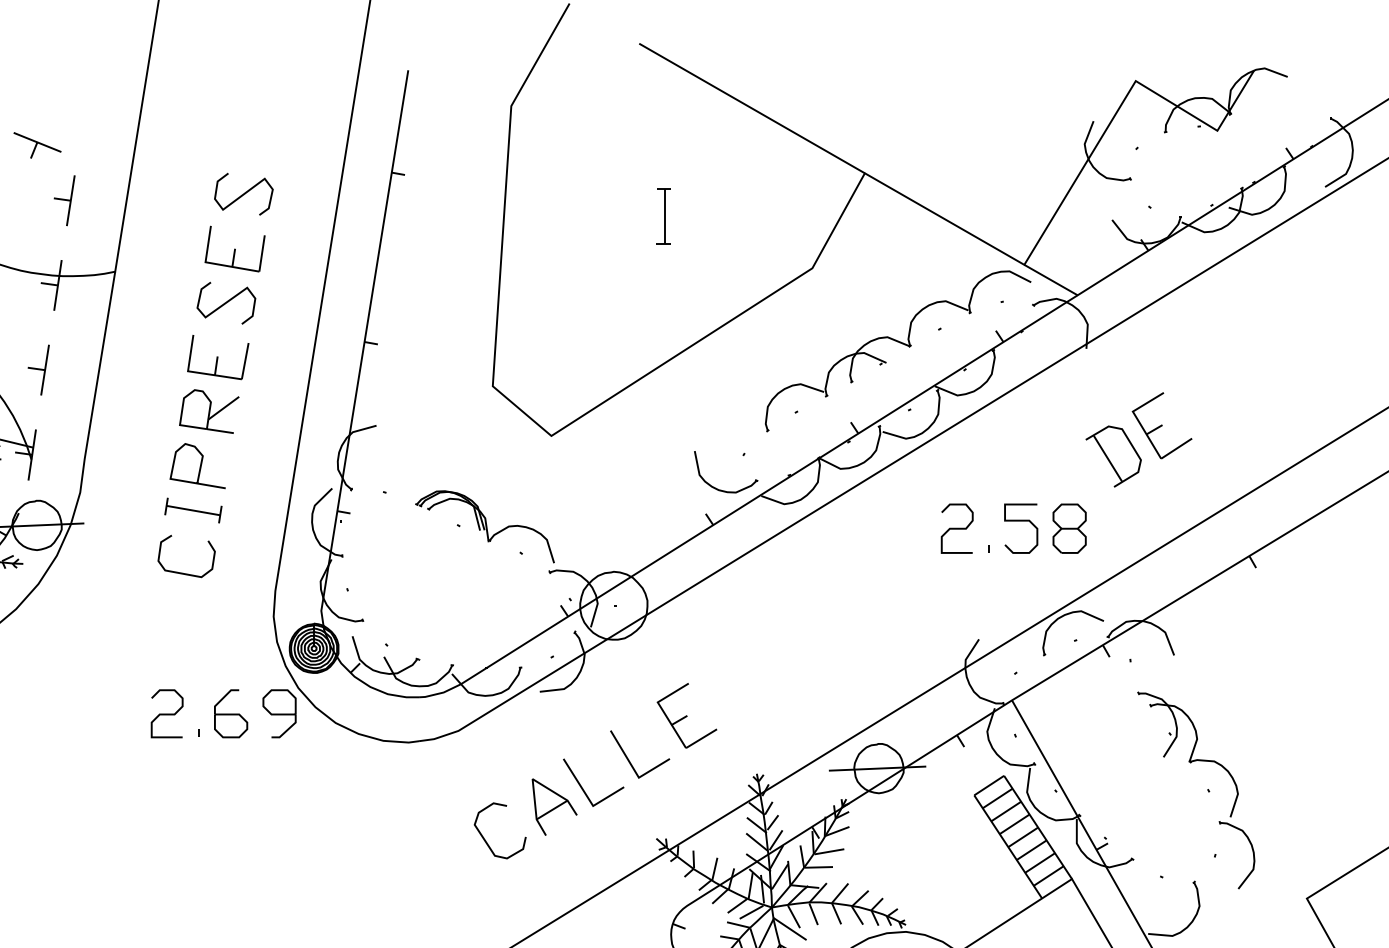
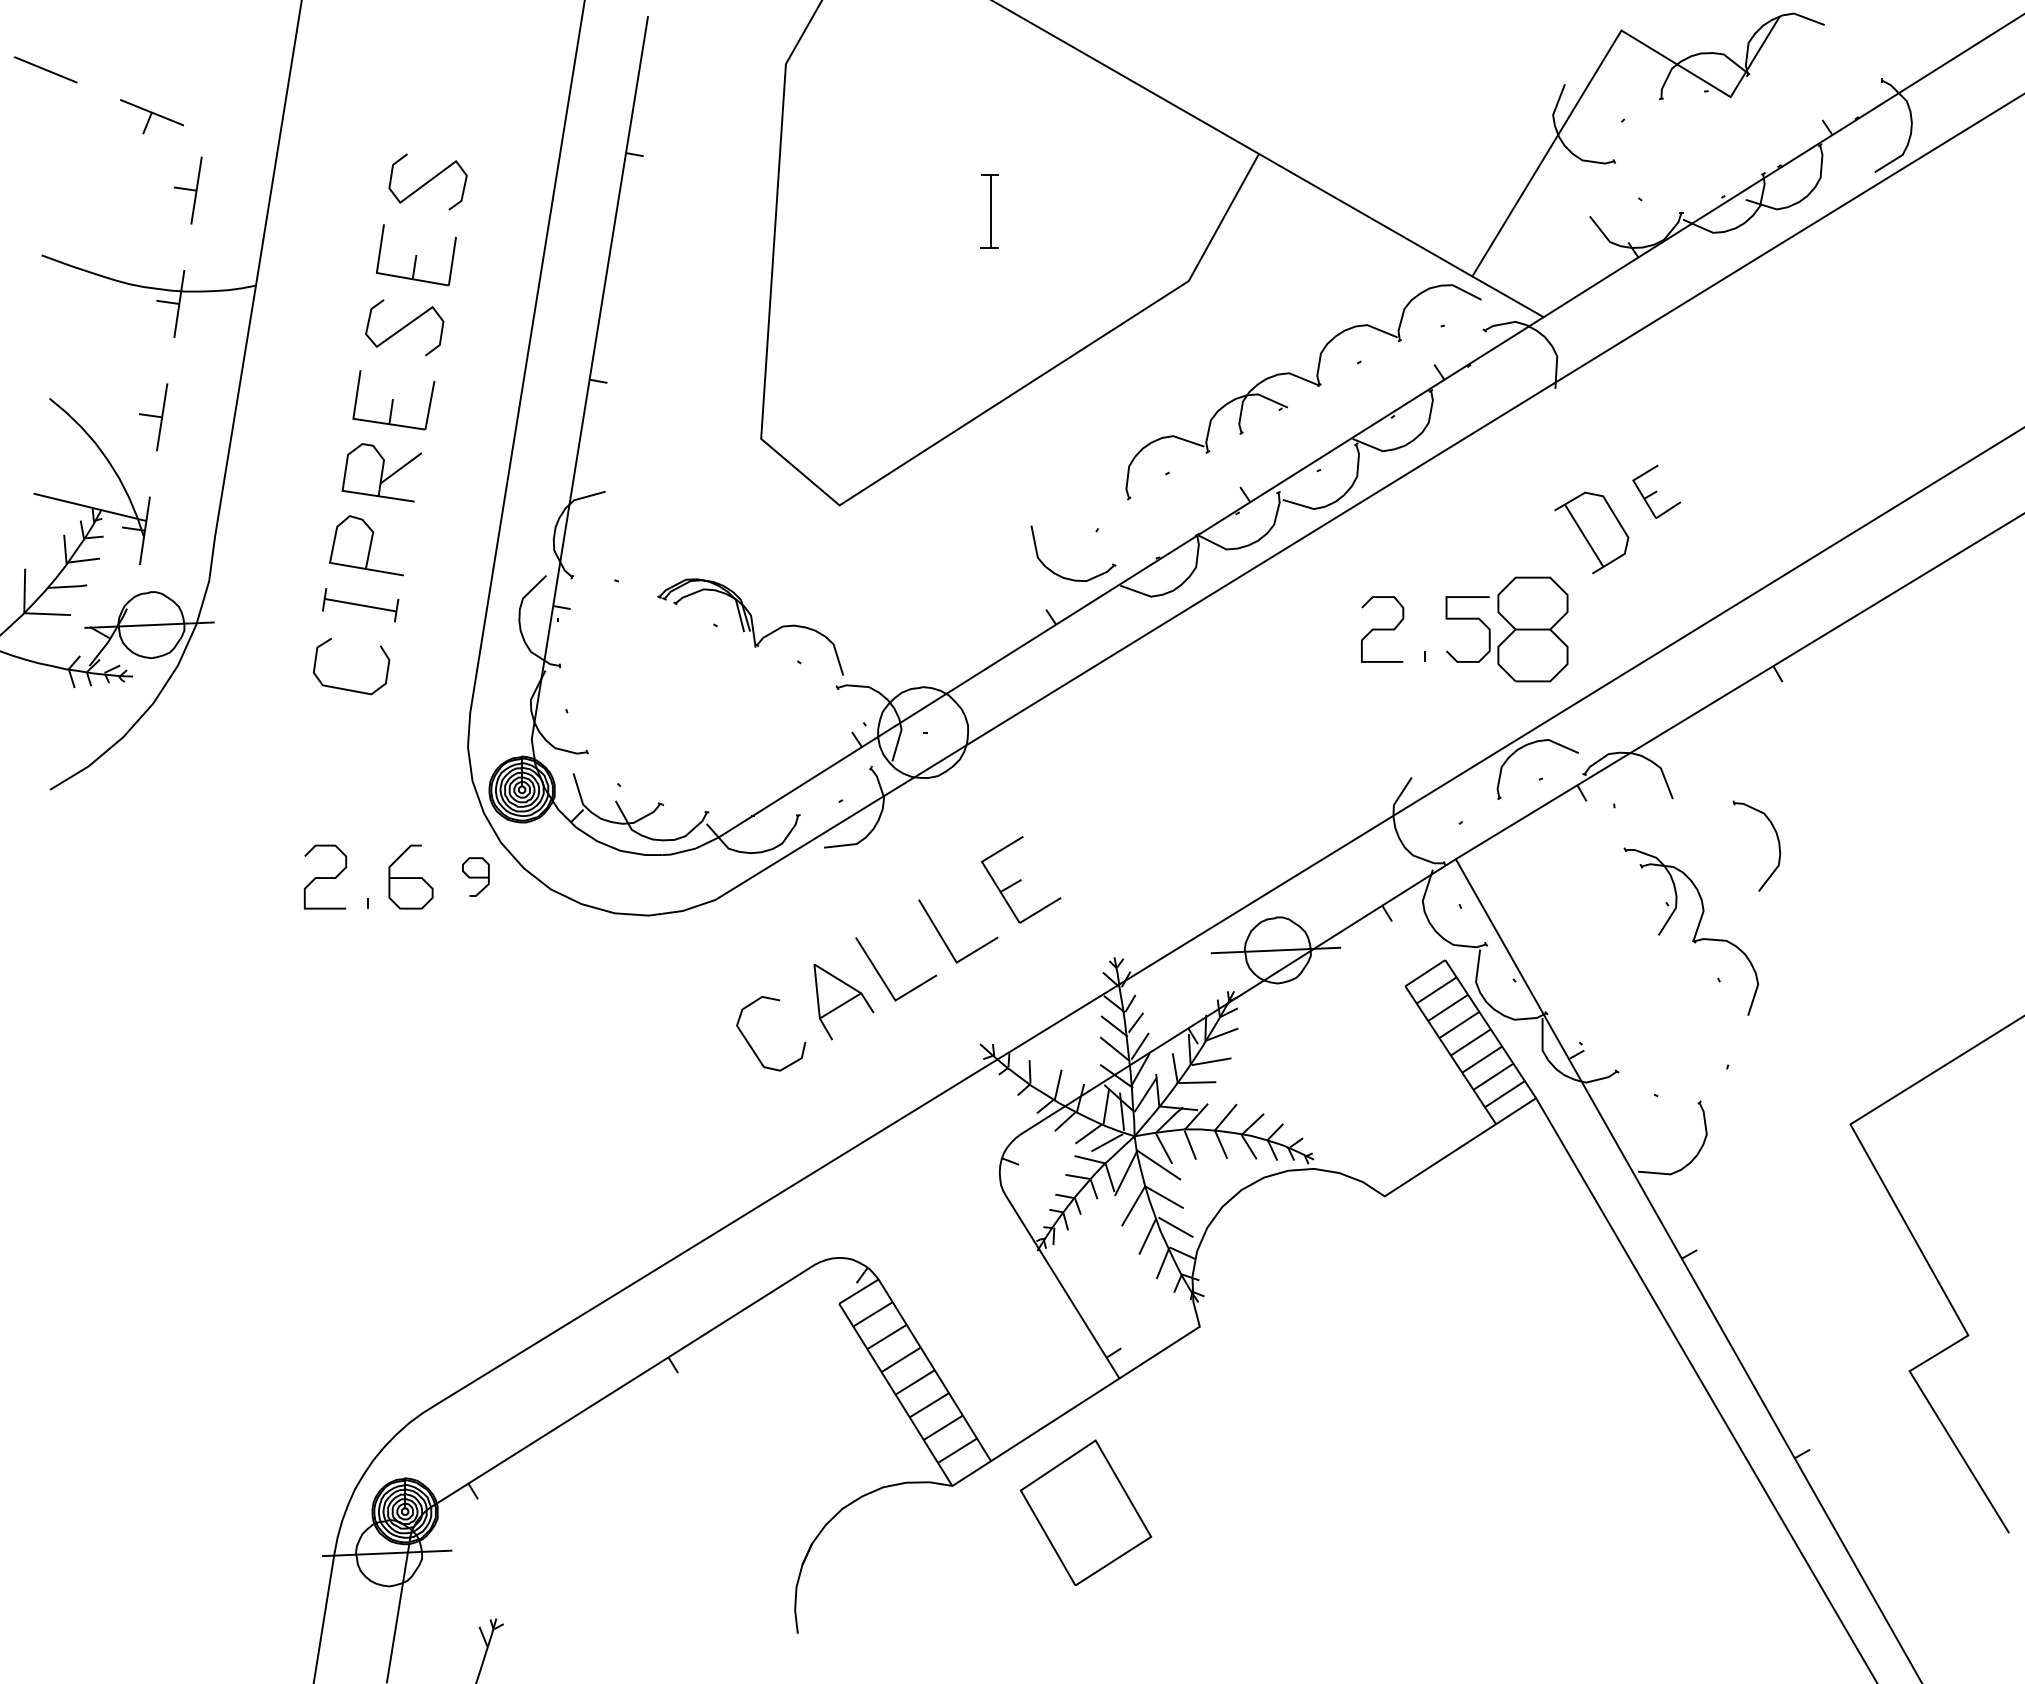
part: (1161, 425) -> (1656, 491), size x0.6
part: (1069, 528) -> (1532, 629), size x1.6
part: (279, 713) -> (475, 876), size x0.6
part: (1251, 848) -> (1776, 837), moved

